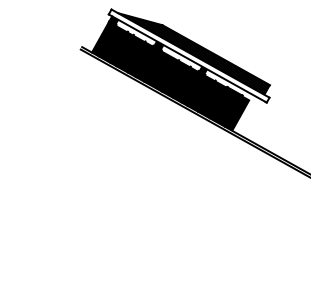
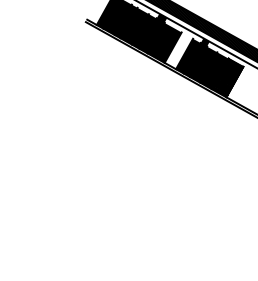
fill: (175, 78) -> (178, 50), removed
fill: (237, 113) -> (238, 84), removed

